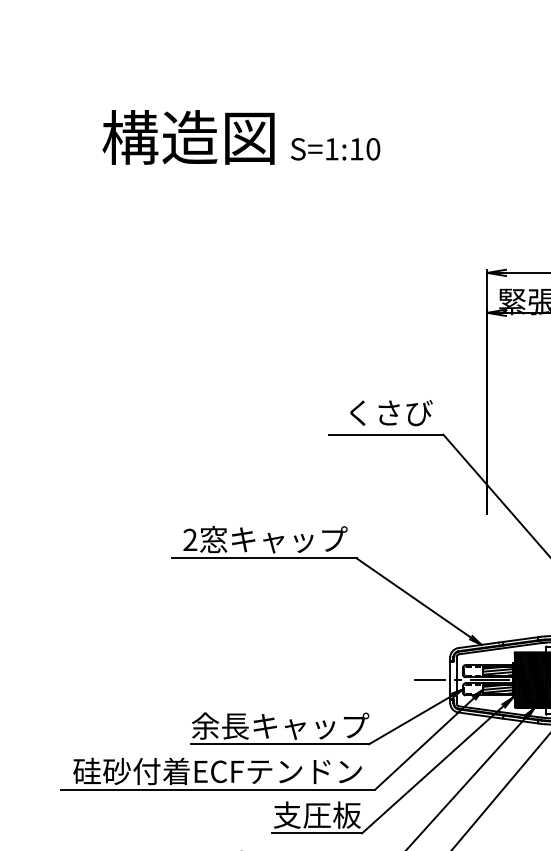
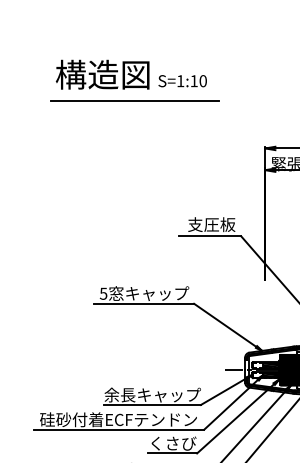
line: (247, 184) -> (134, 100), added
text: (388, 412) -> (211, 224), くさび -> 支圧板
text: (190, 539) -> (103, 293), 2 -> 5
text: (316, 815) -> (172, 443), 支圧板 -> くさび

